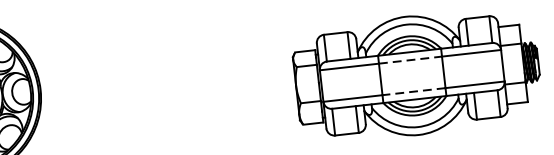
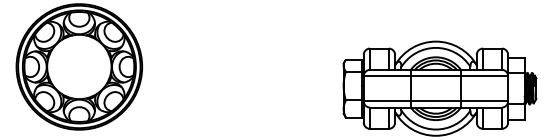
line: (411, 60) -> (436, 76), dashed -> solid
line: (413, 91) -> (435, 101), dashed -> solid

